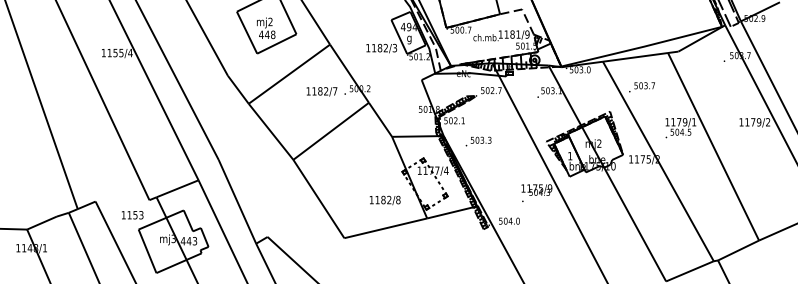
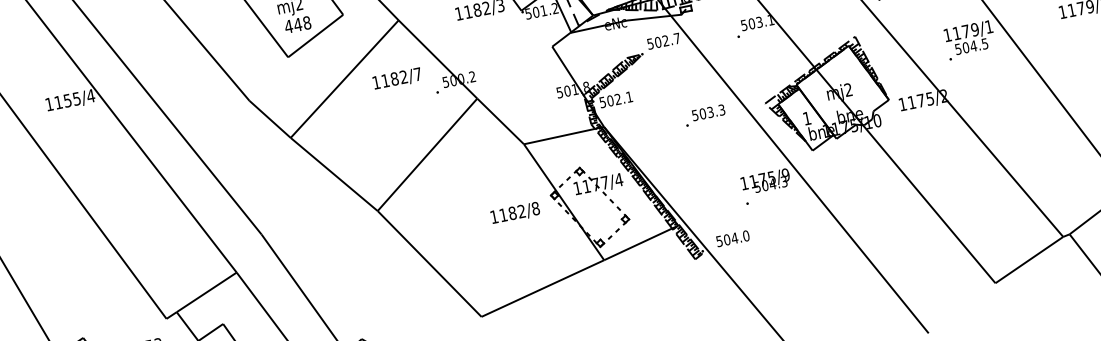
text: (321, 91) -> (396, 78), moved
text: (478, 141) -> (704, 115), moved
text: (384, 200) -> (514, 213), moved

